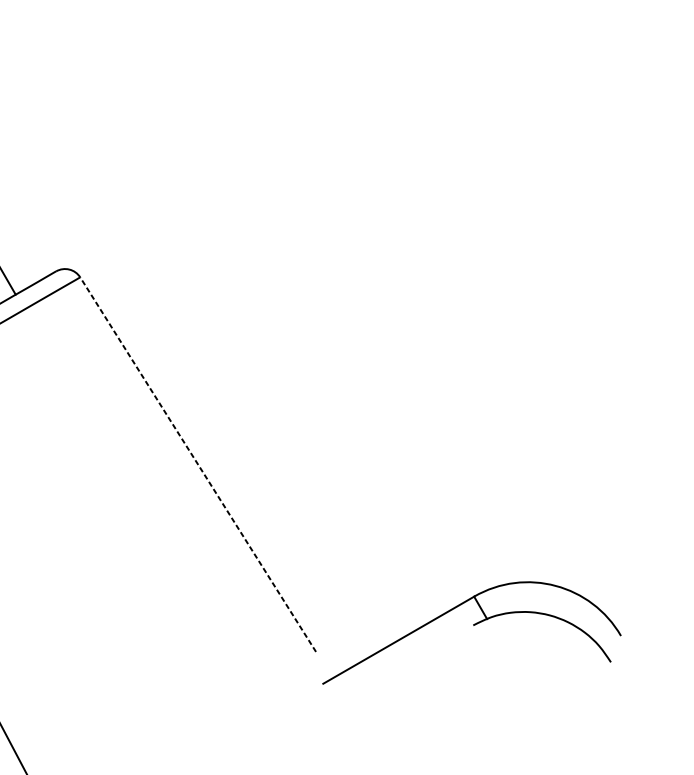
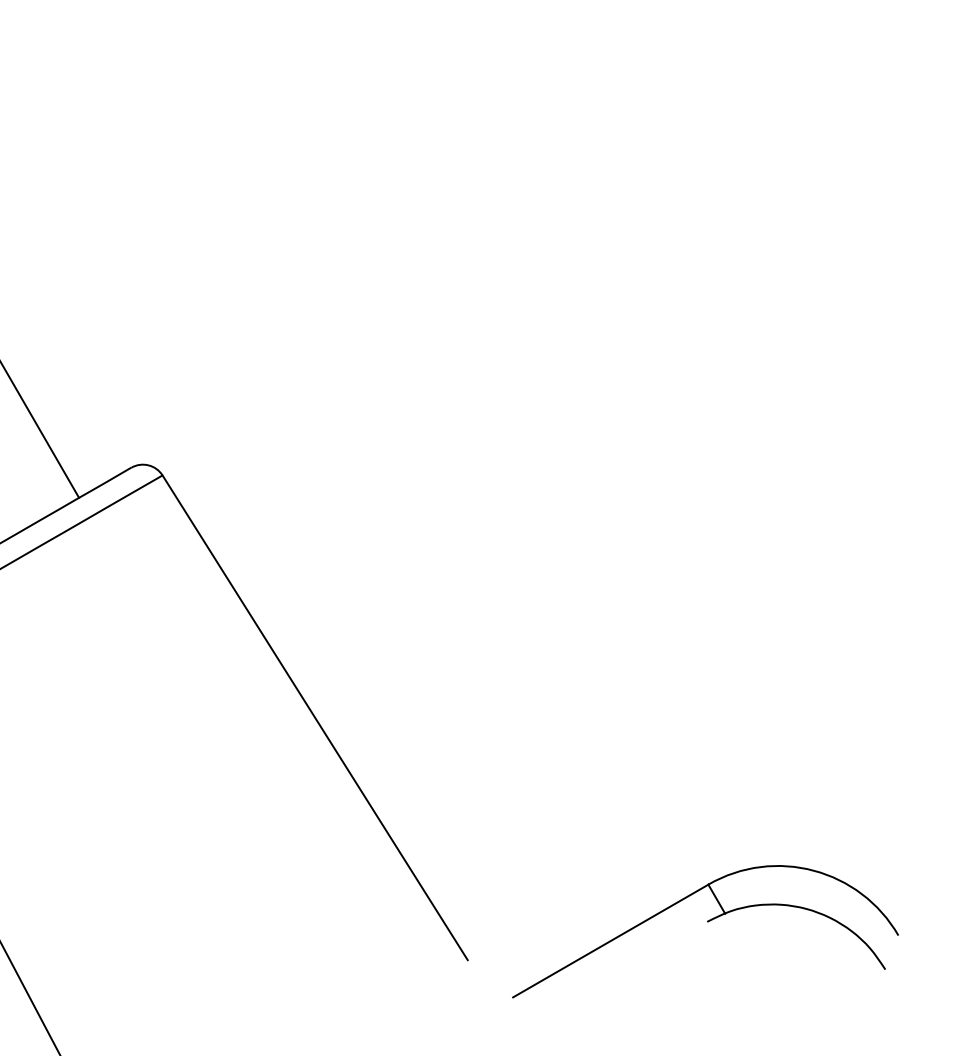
line: (197, 464) -> (314, 717), dashed -> solid
part: (473, 625) -> (707, 922), moved

